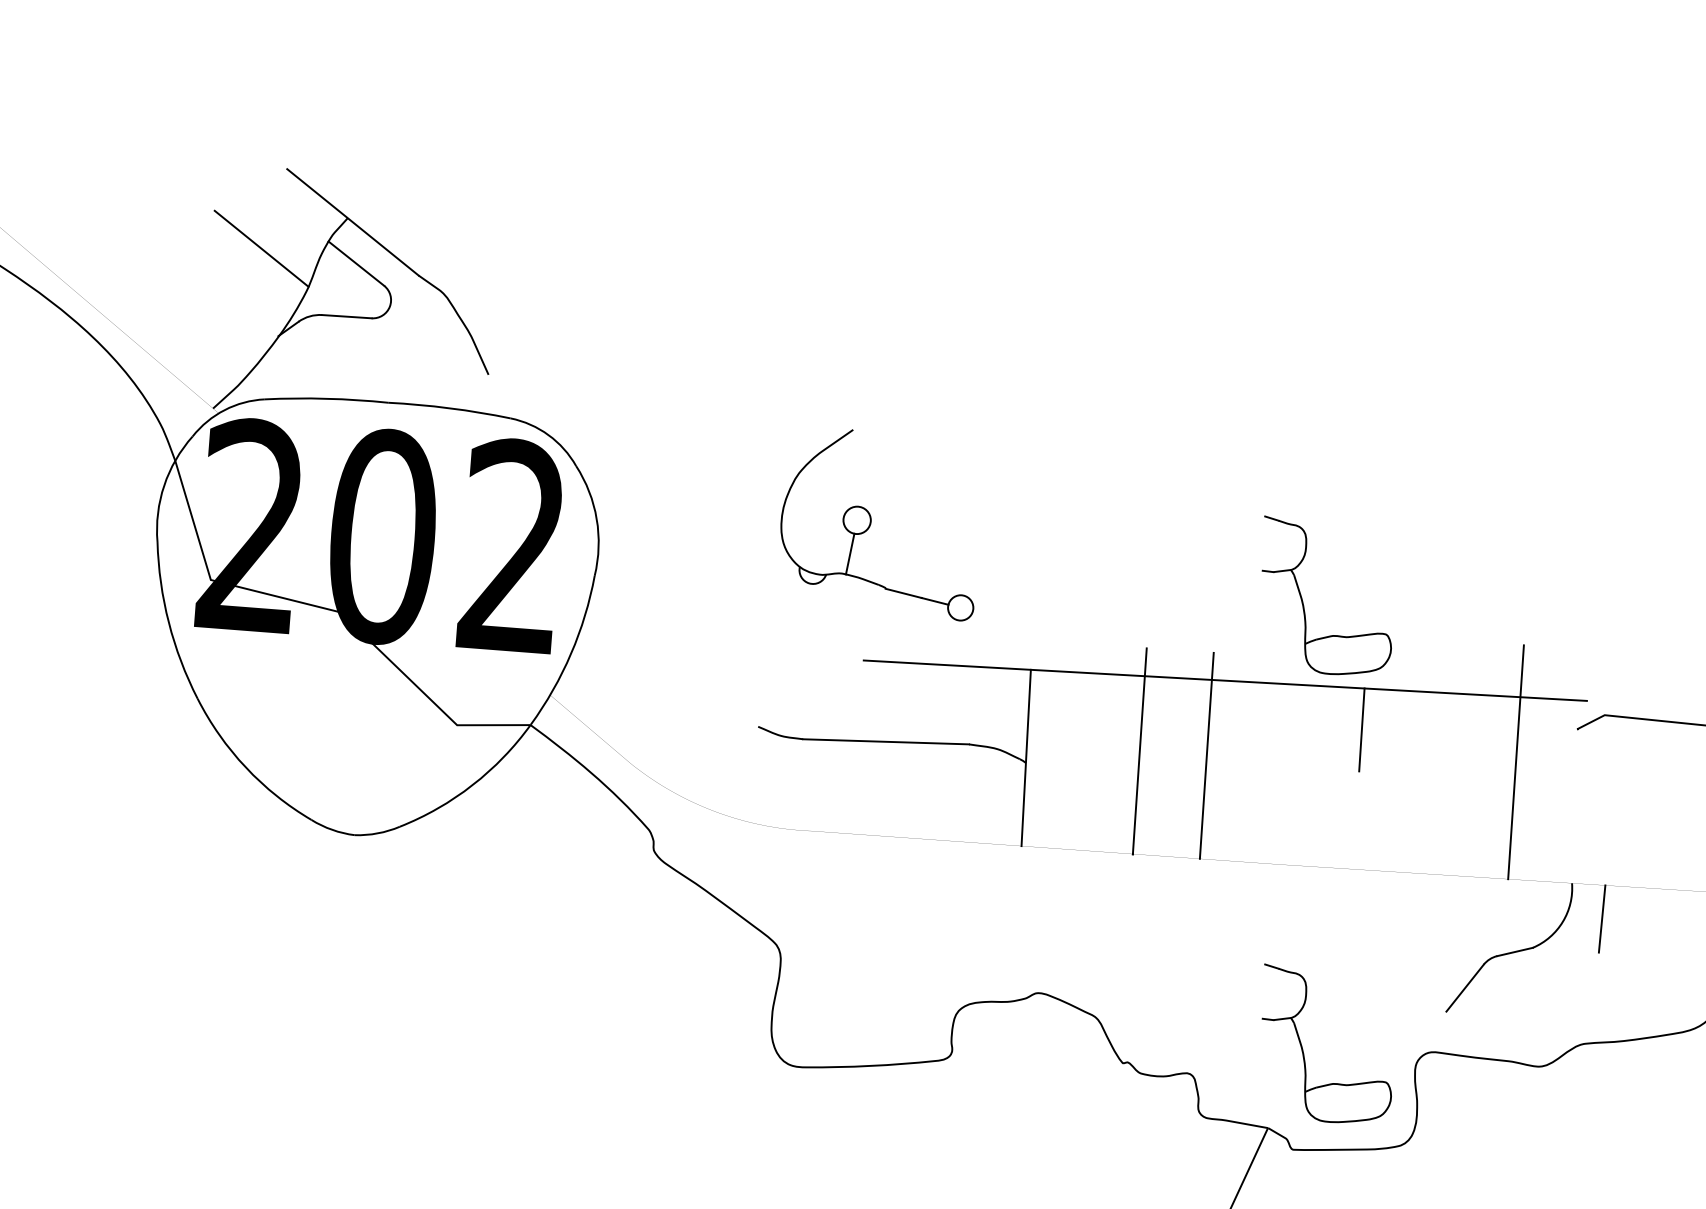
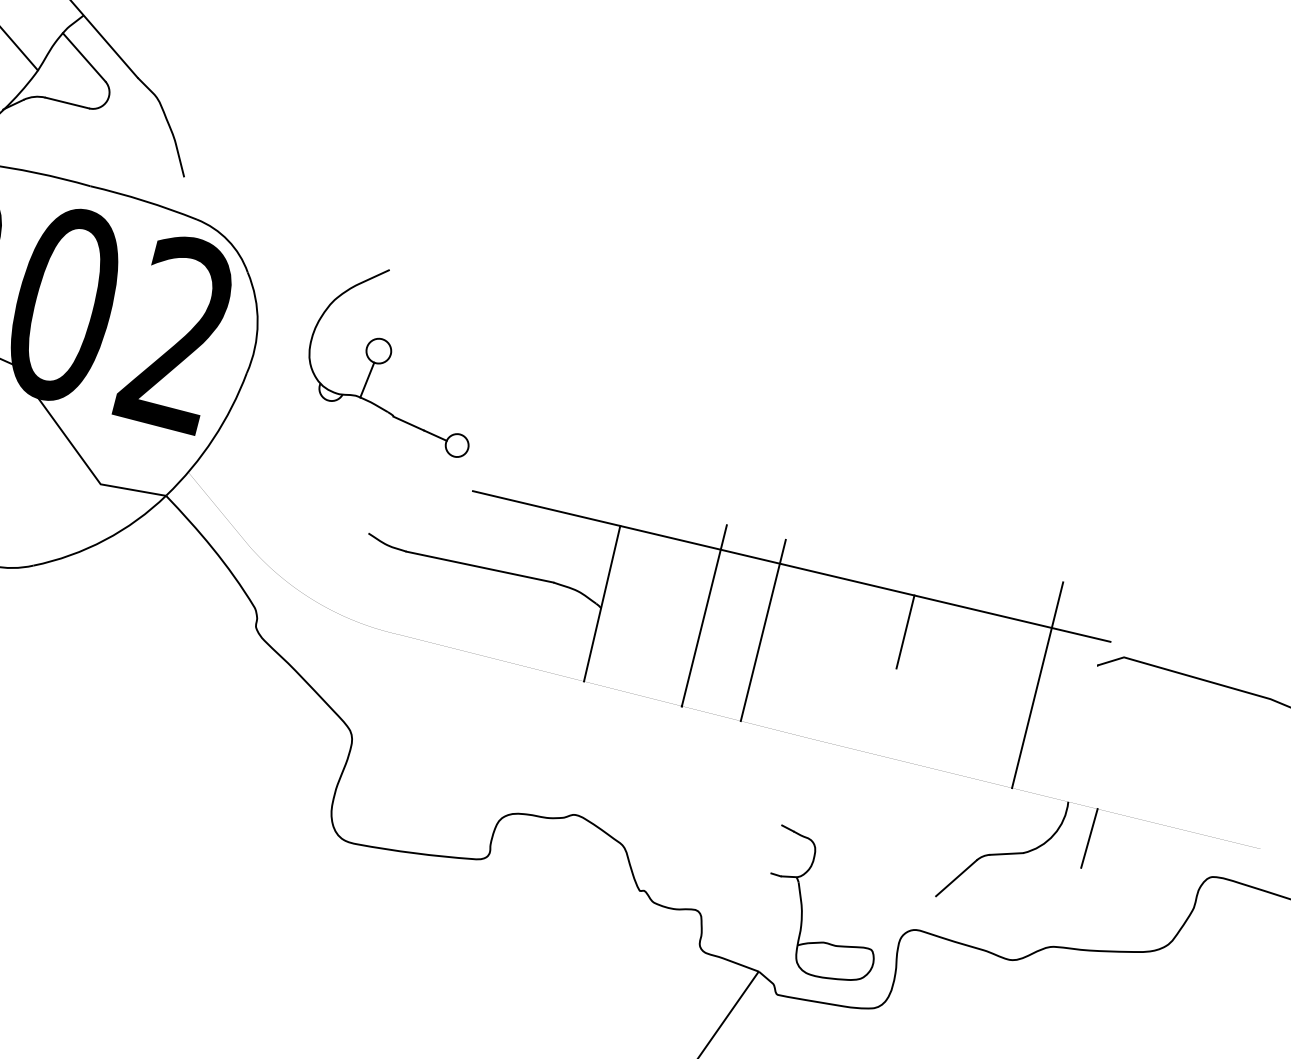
part: (871, 524) -> (390, 357), moved
part: (1303, 601) -> (873, 508), removed

